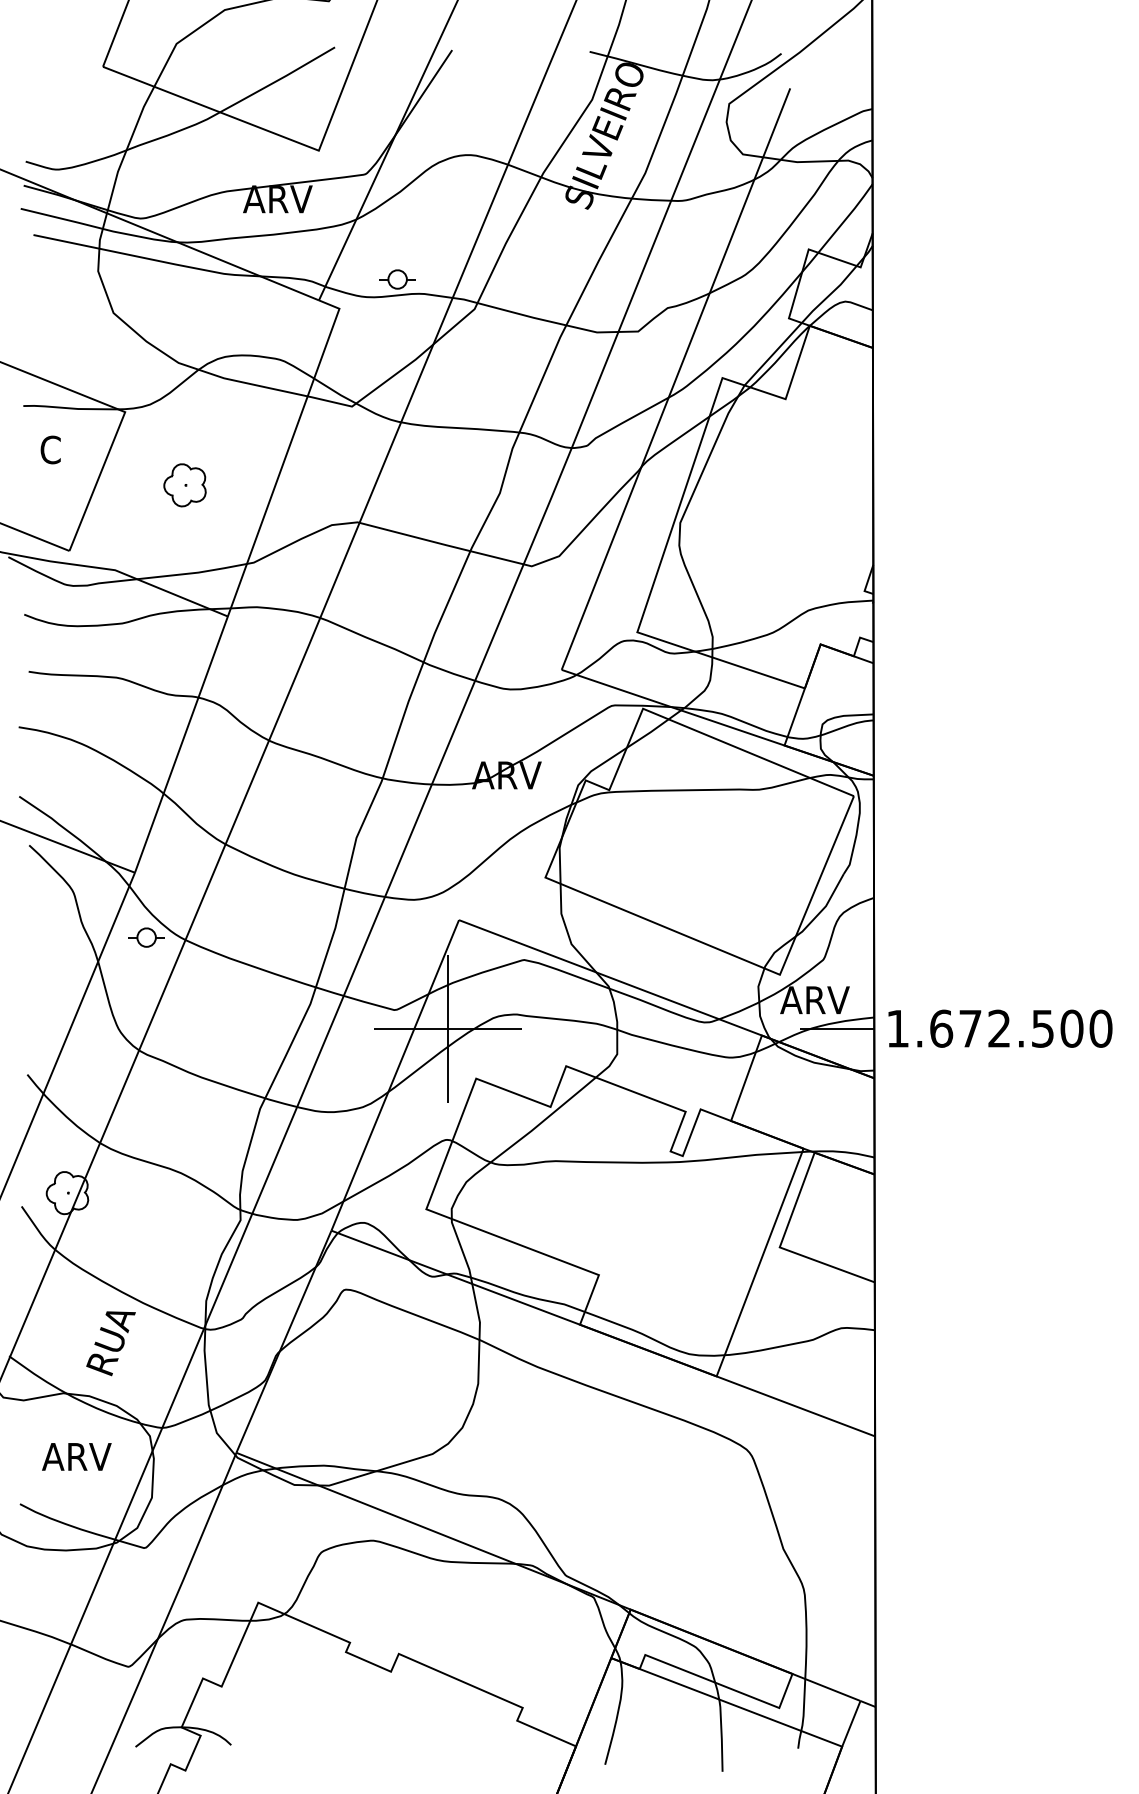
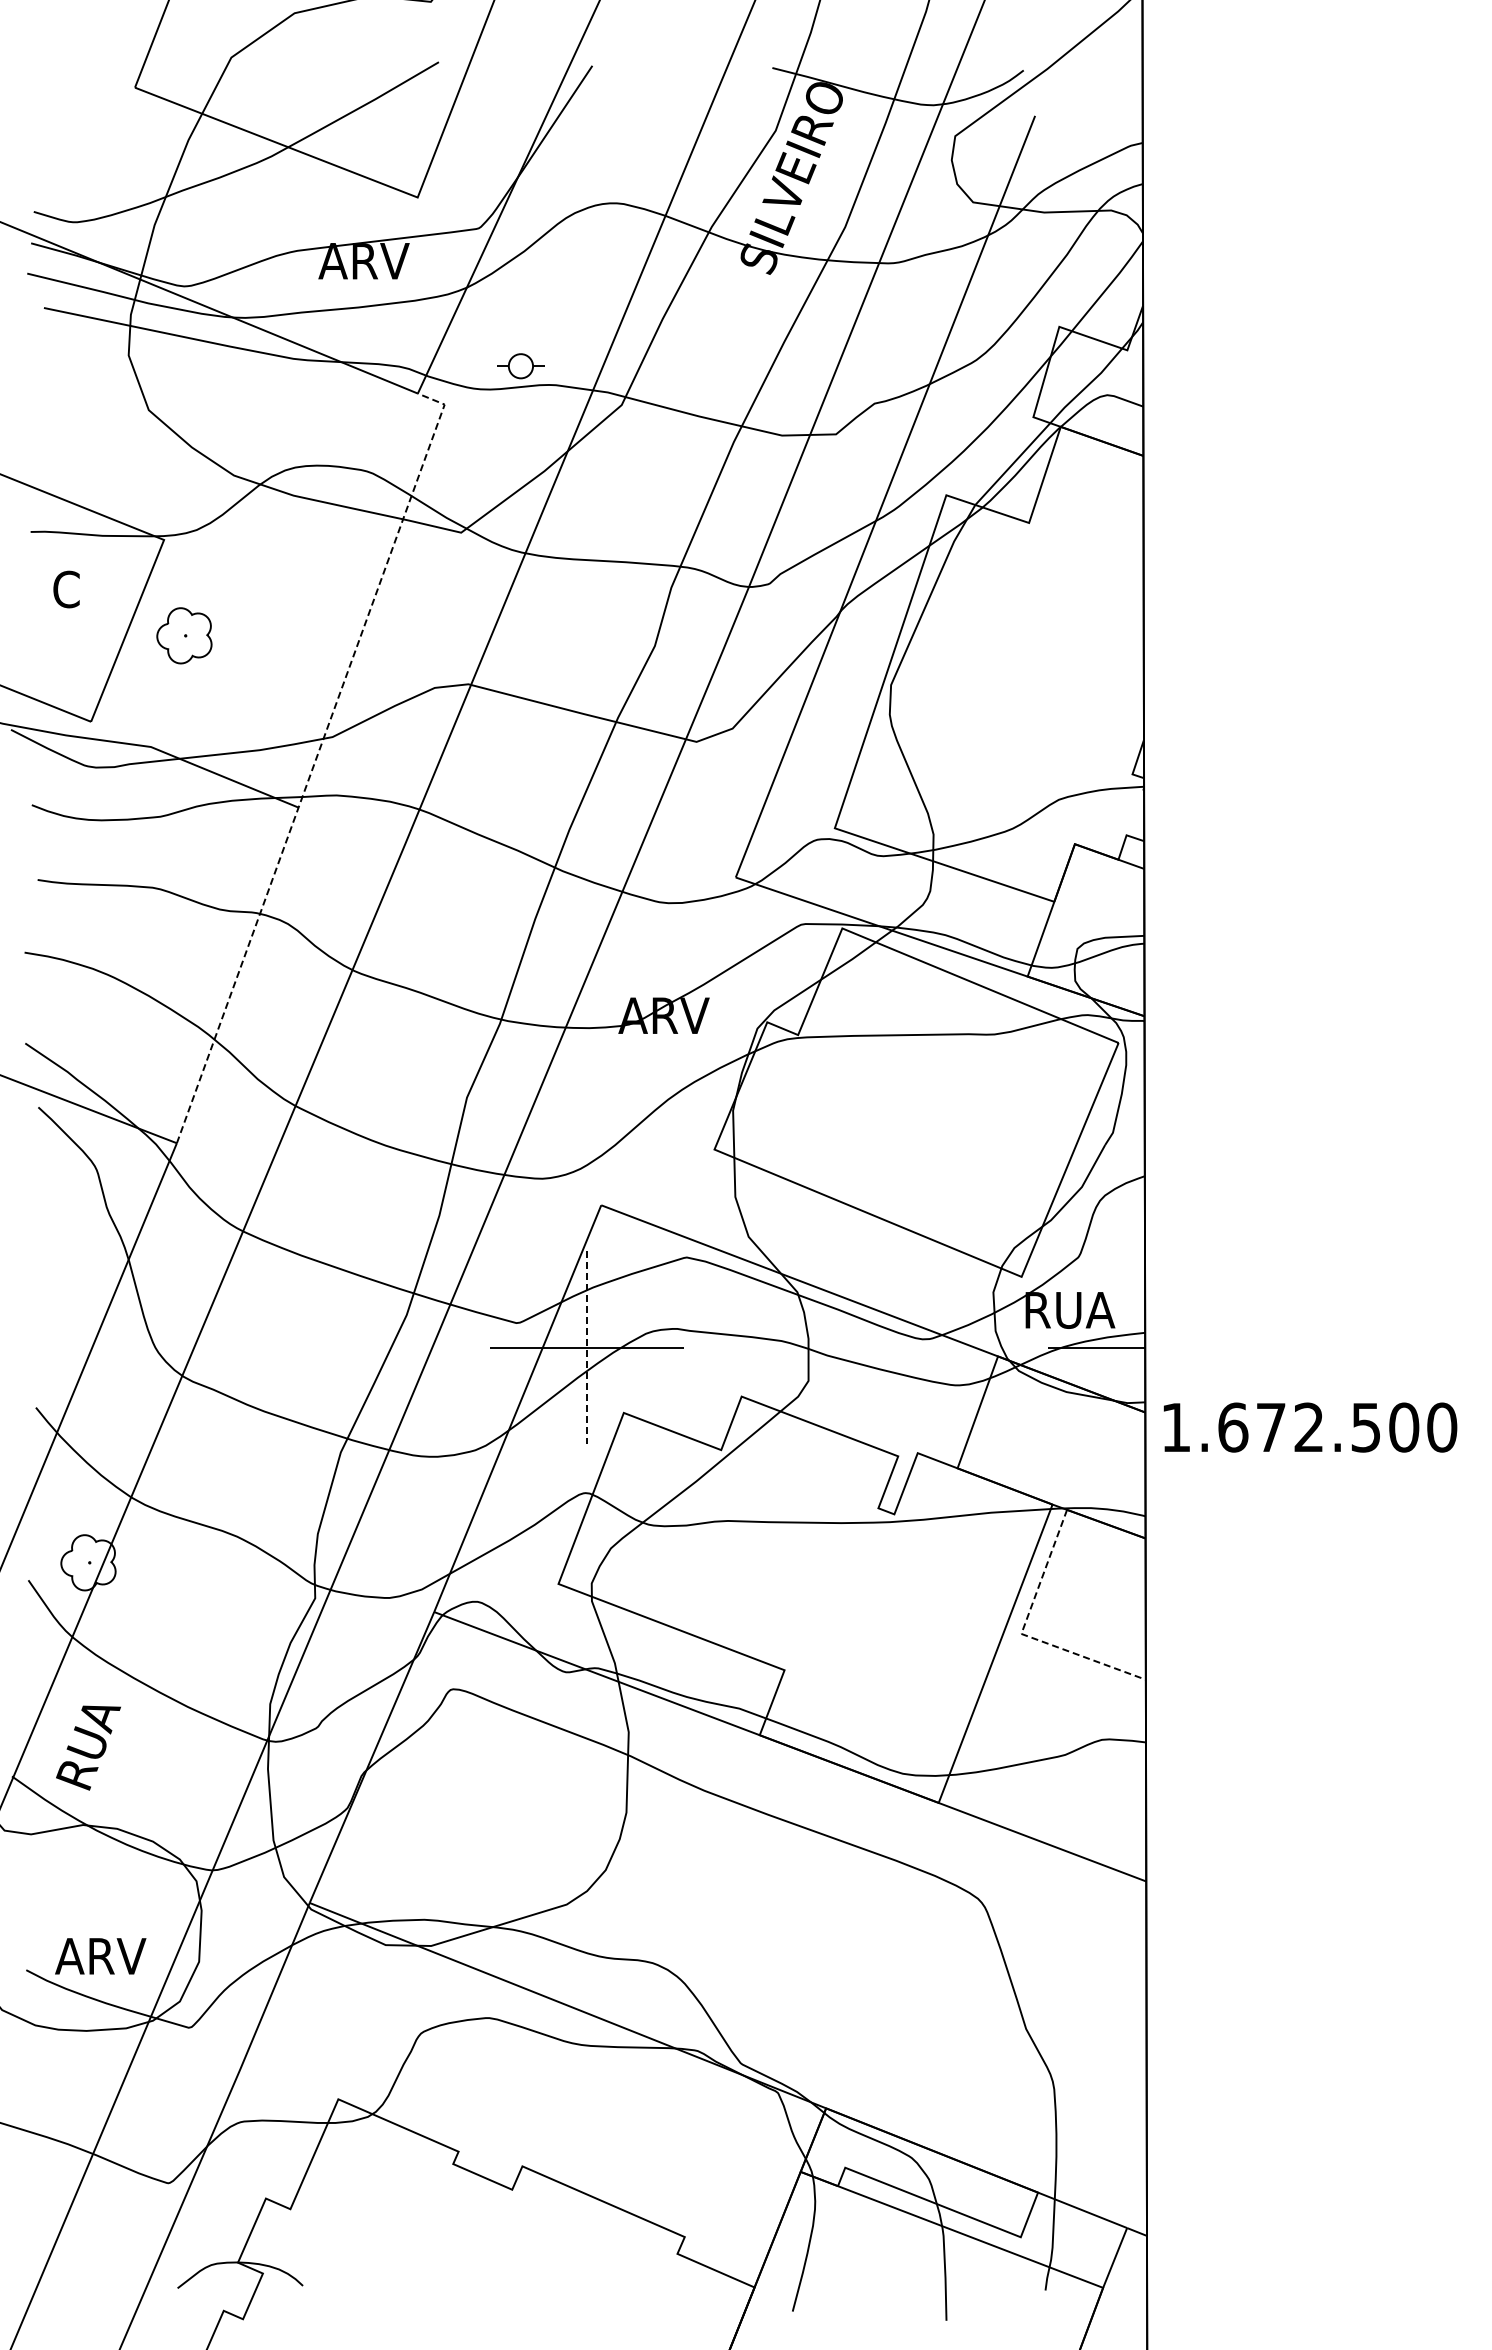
part: (185, 485) -> (184, 635), moved
line: (241, 579) -> (316, 758), solid -> dashed
part: (146, 937) -> (191, 1228), removed
text: (815, 1000) -> (1068, 1310), ARV -> RUA
line: (447, 1028) -> (586, 1347), solid -> dashed
text: (1000, 1028) -> (1310, 1427), moved
line: (779, 1247) -> (1021, 1633), solid -> dashed
text: (111, 1343) -> (88, 1747), moved
text: (76, 1457) -> (100, 1956), moved

